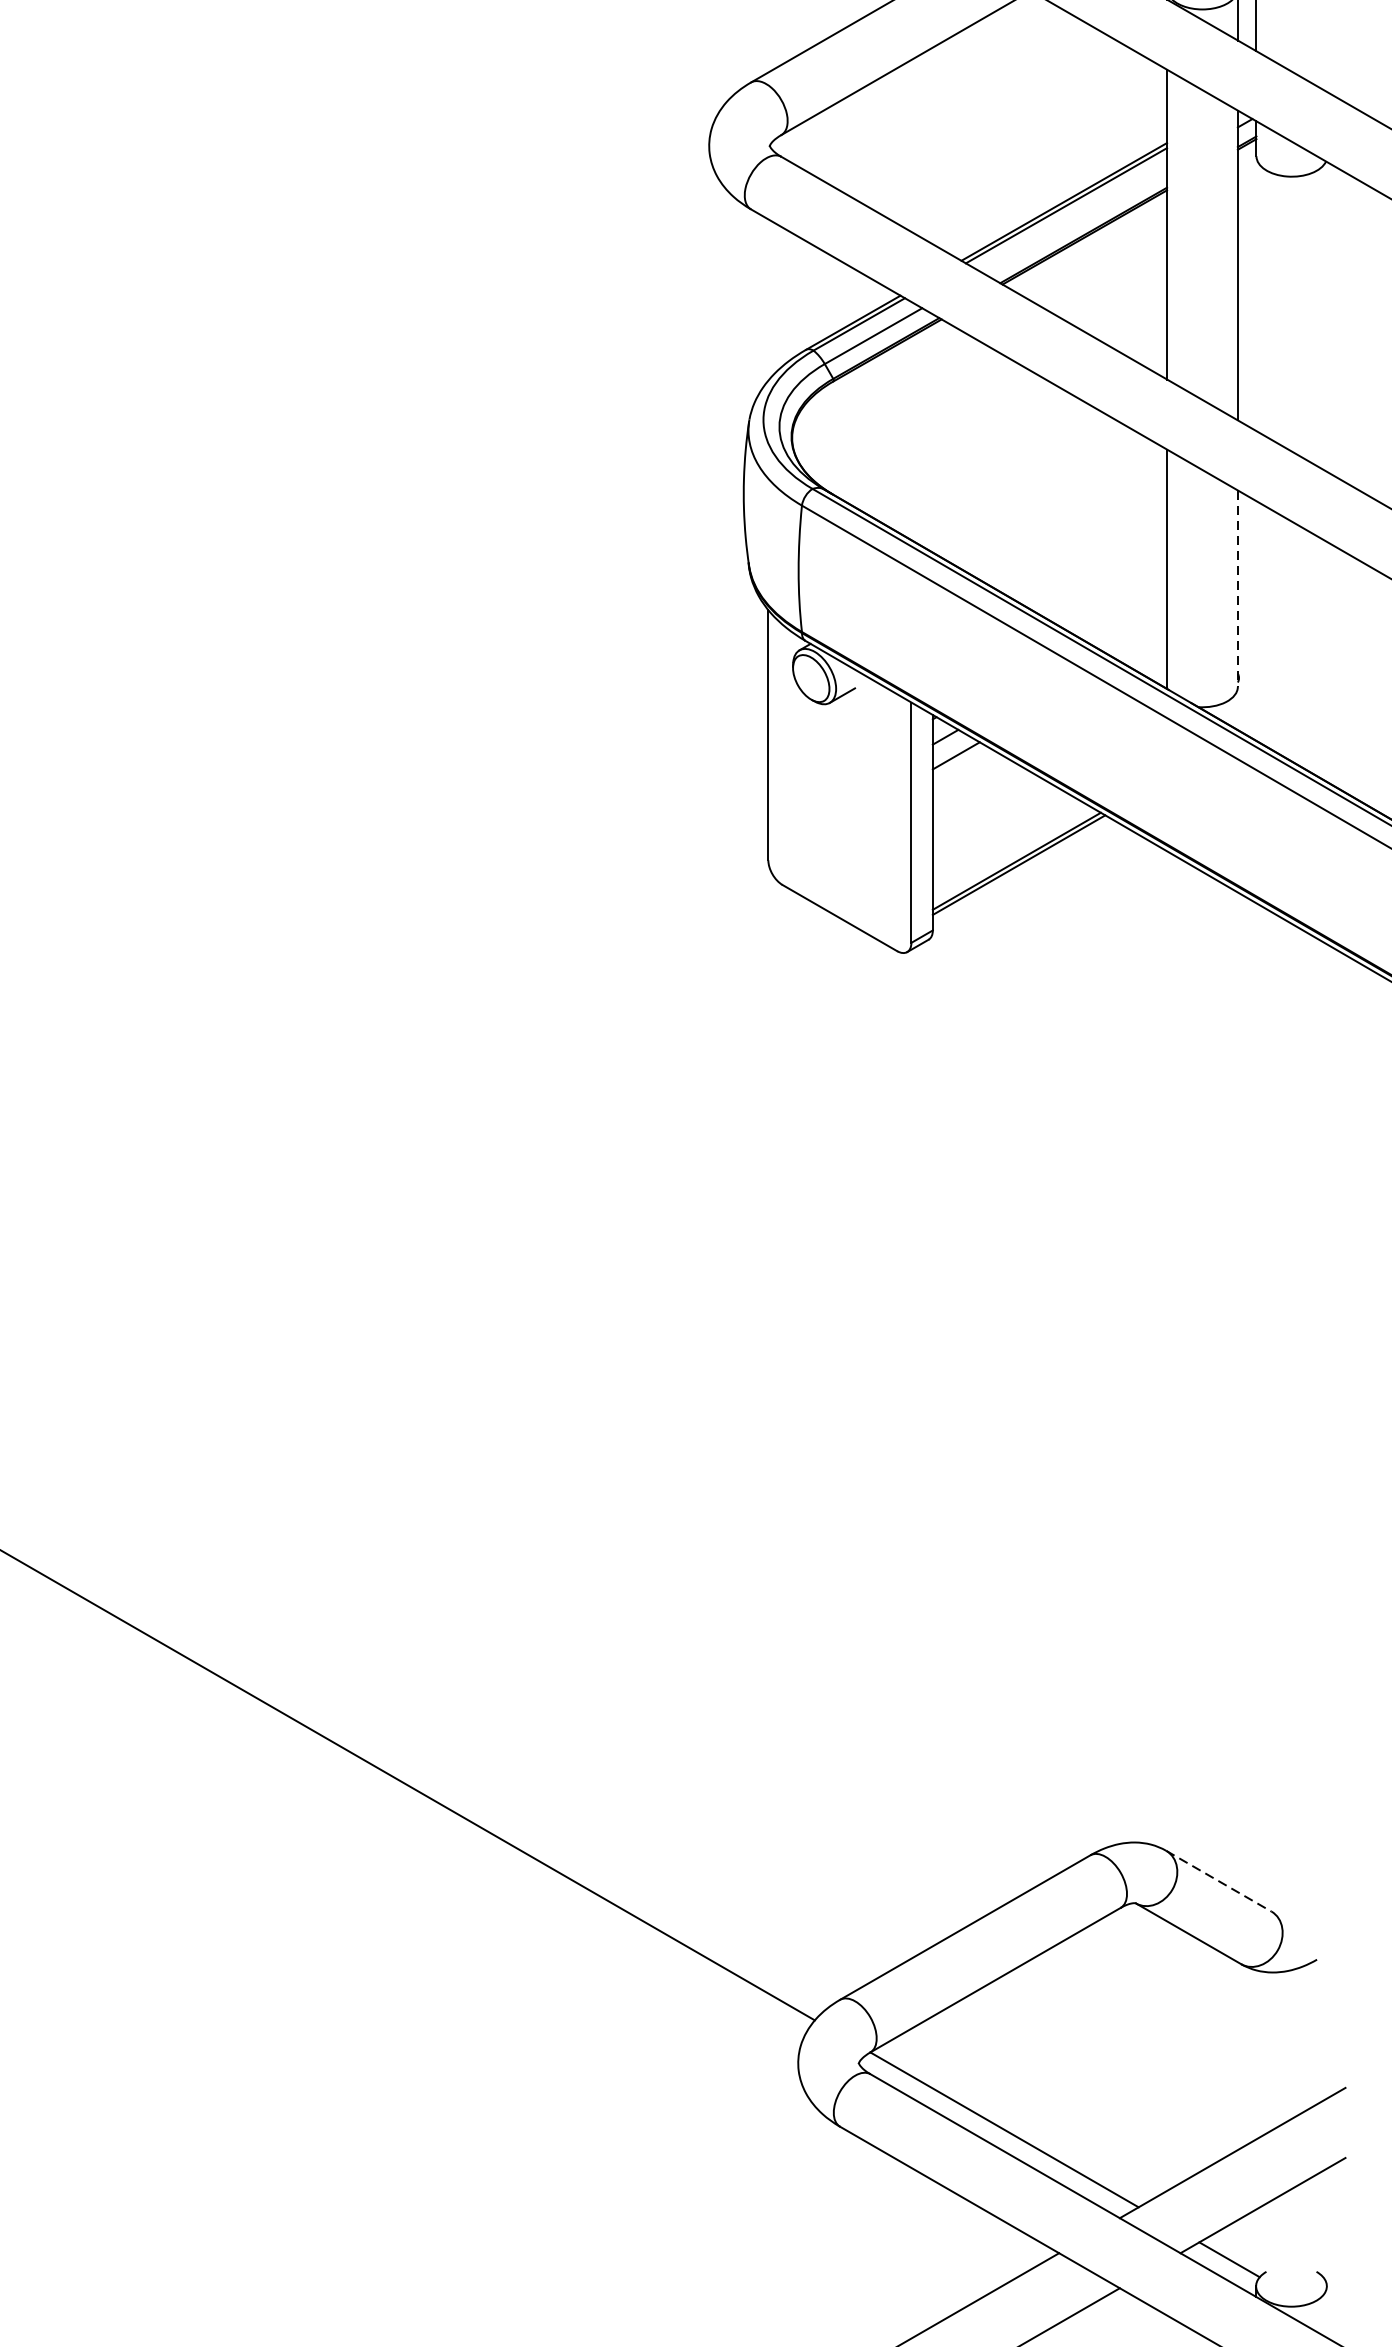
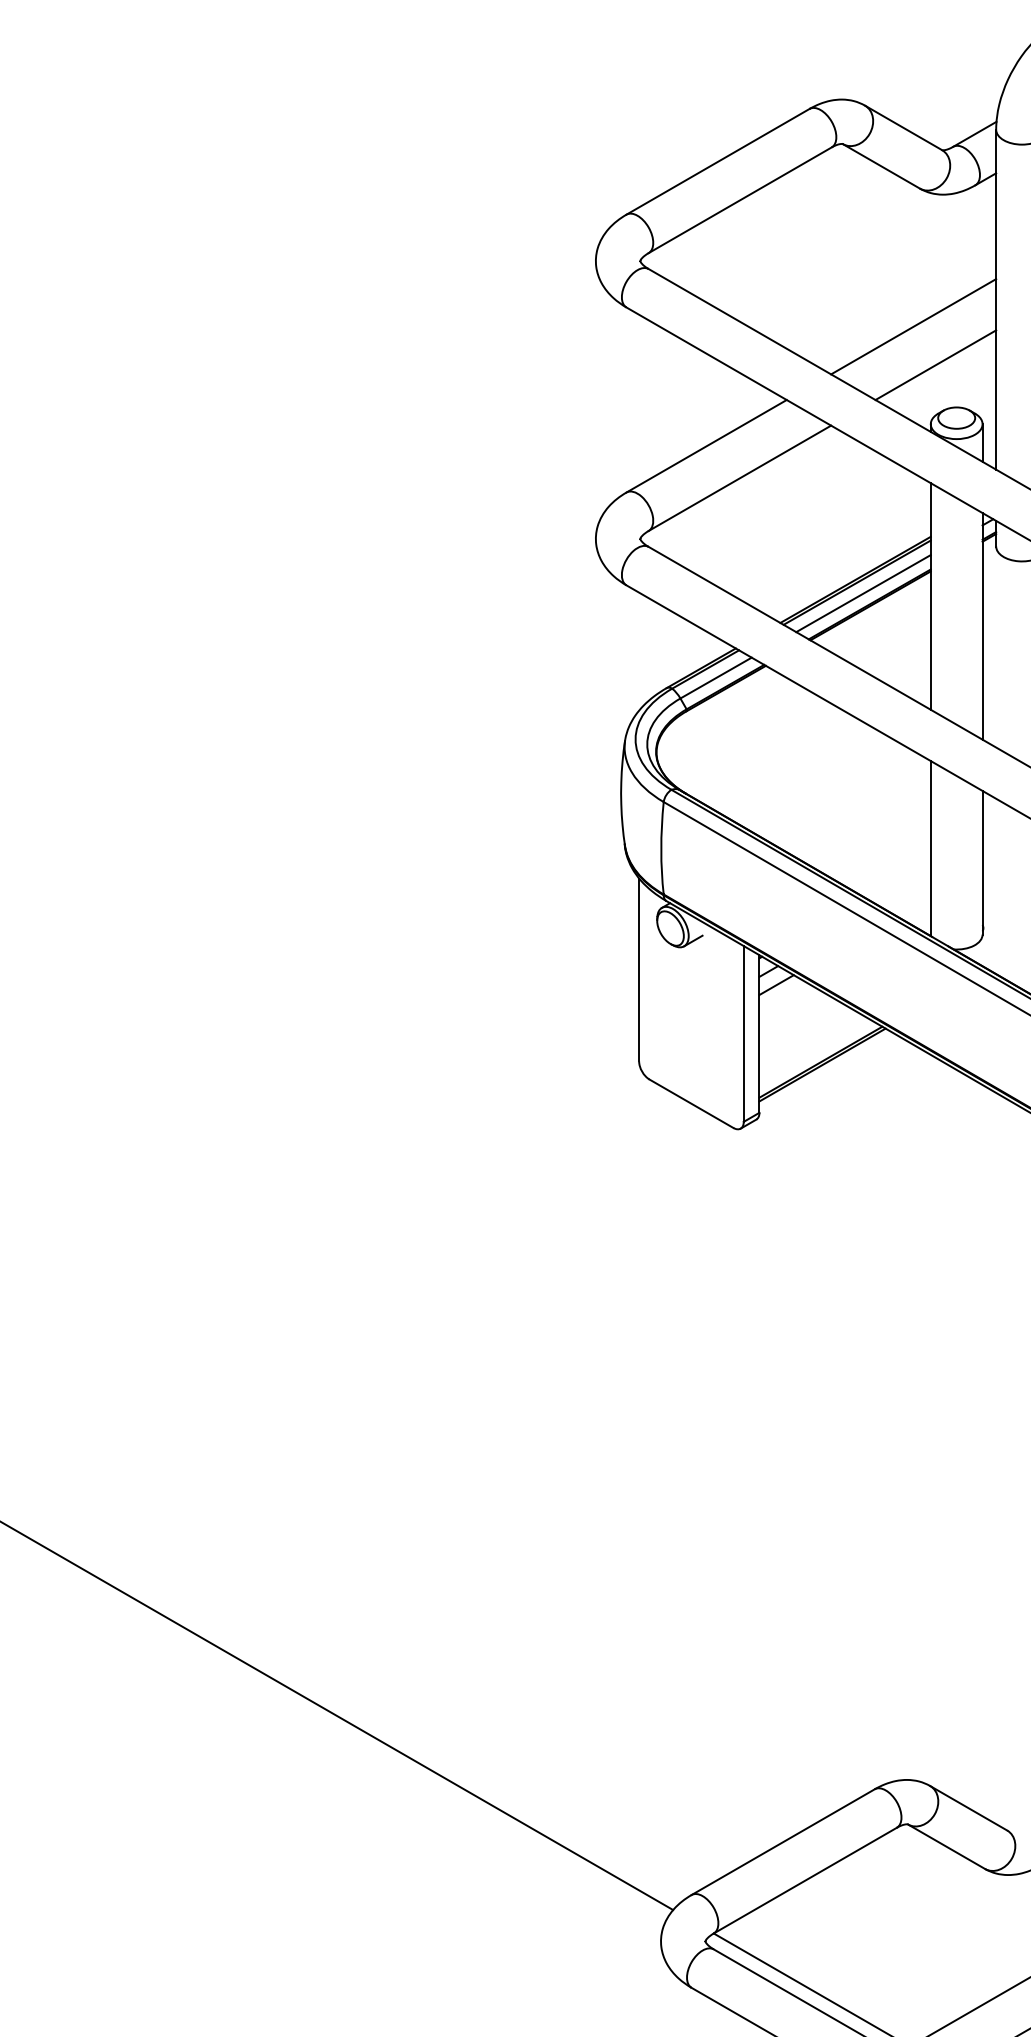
line: (1075, 220) -> (863, 593), added
line: (1237, 588) -> (982, 862), dashed -> solid
line: (1219, 1881) -> (969, 1808), dashed -> solid

